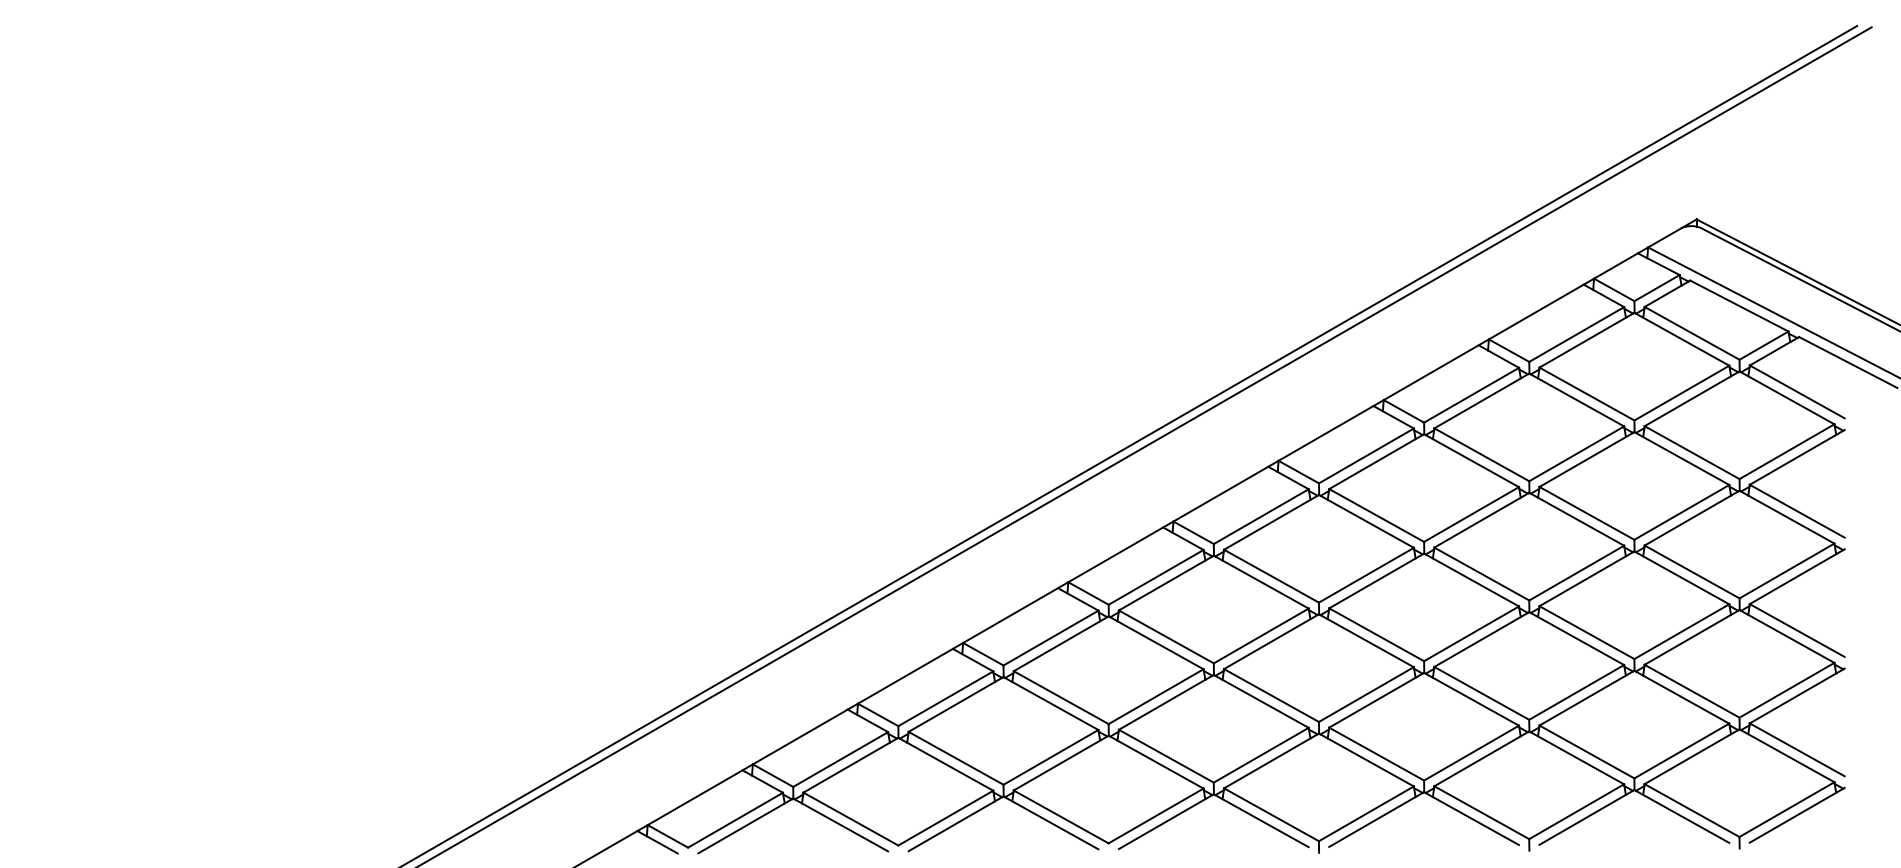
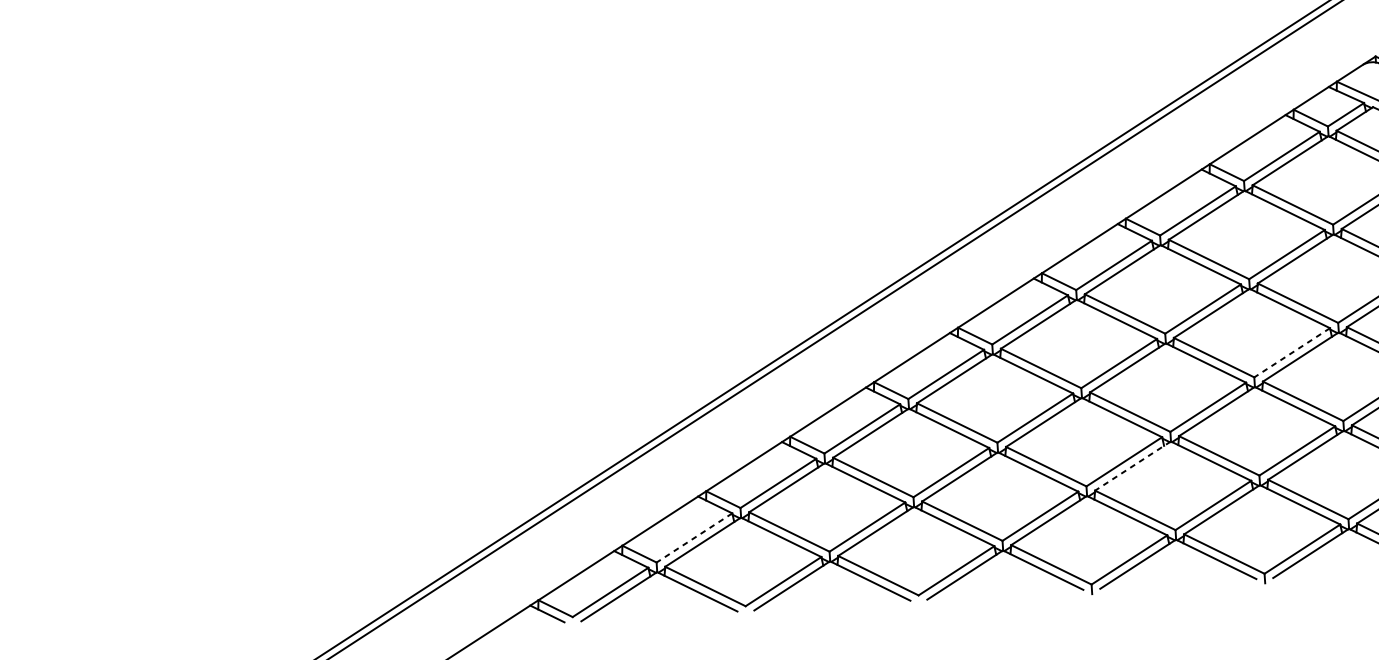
line: (1576, 573) -> (1292, 353), solid -> dashed
line: (1376, 700) -> (1132, 466), solid -> dashed
line: (840, 759) -> (694, 537), solid -> dashed

